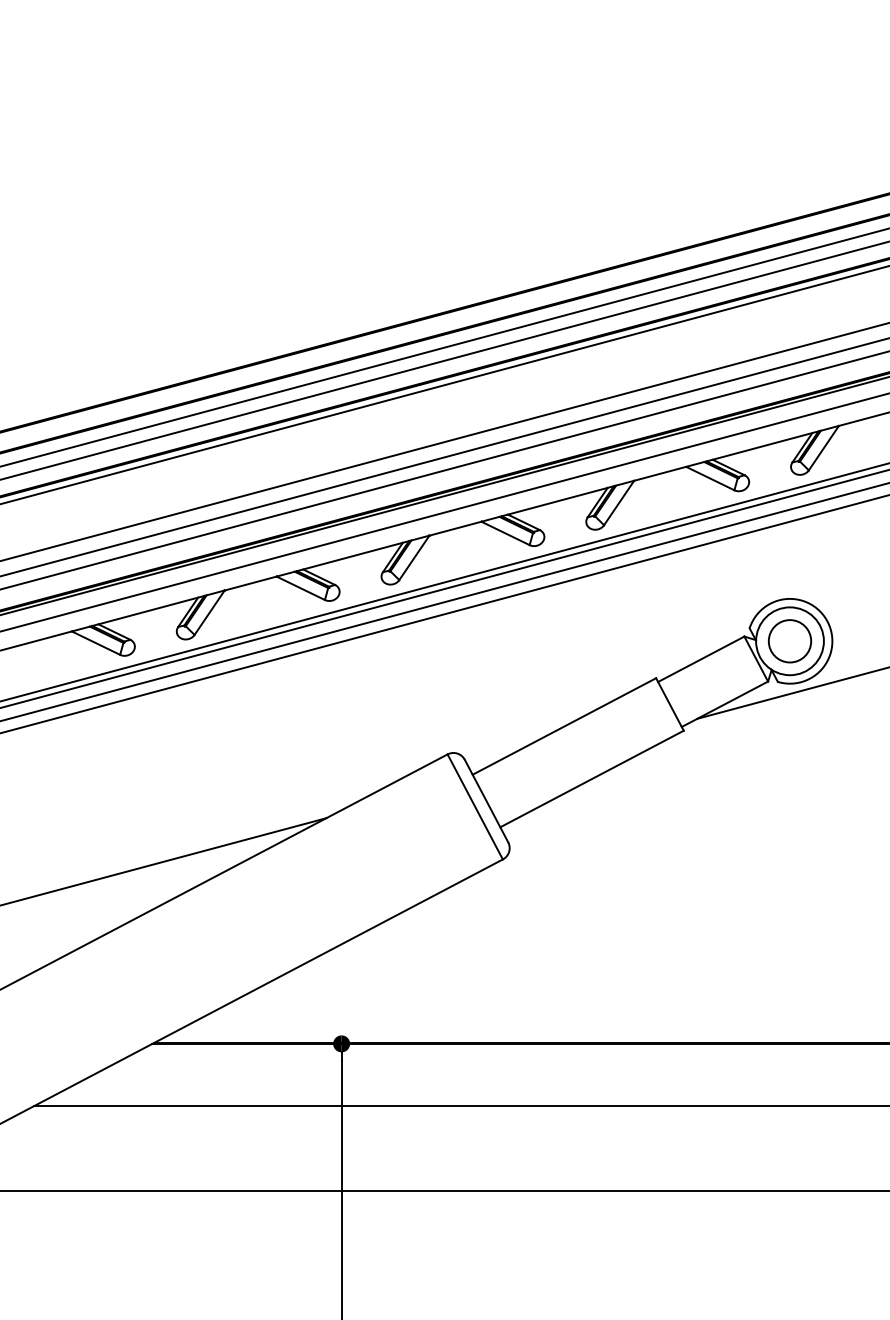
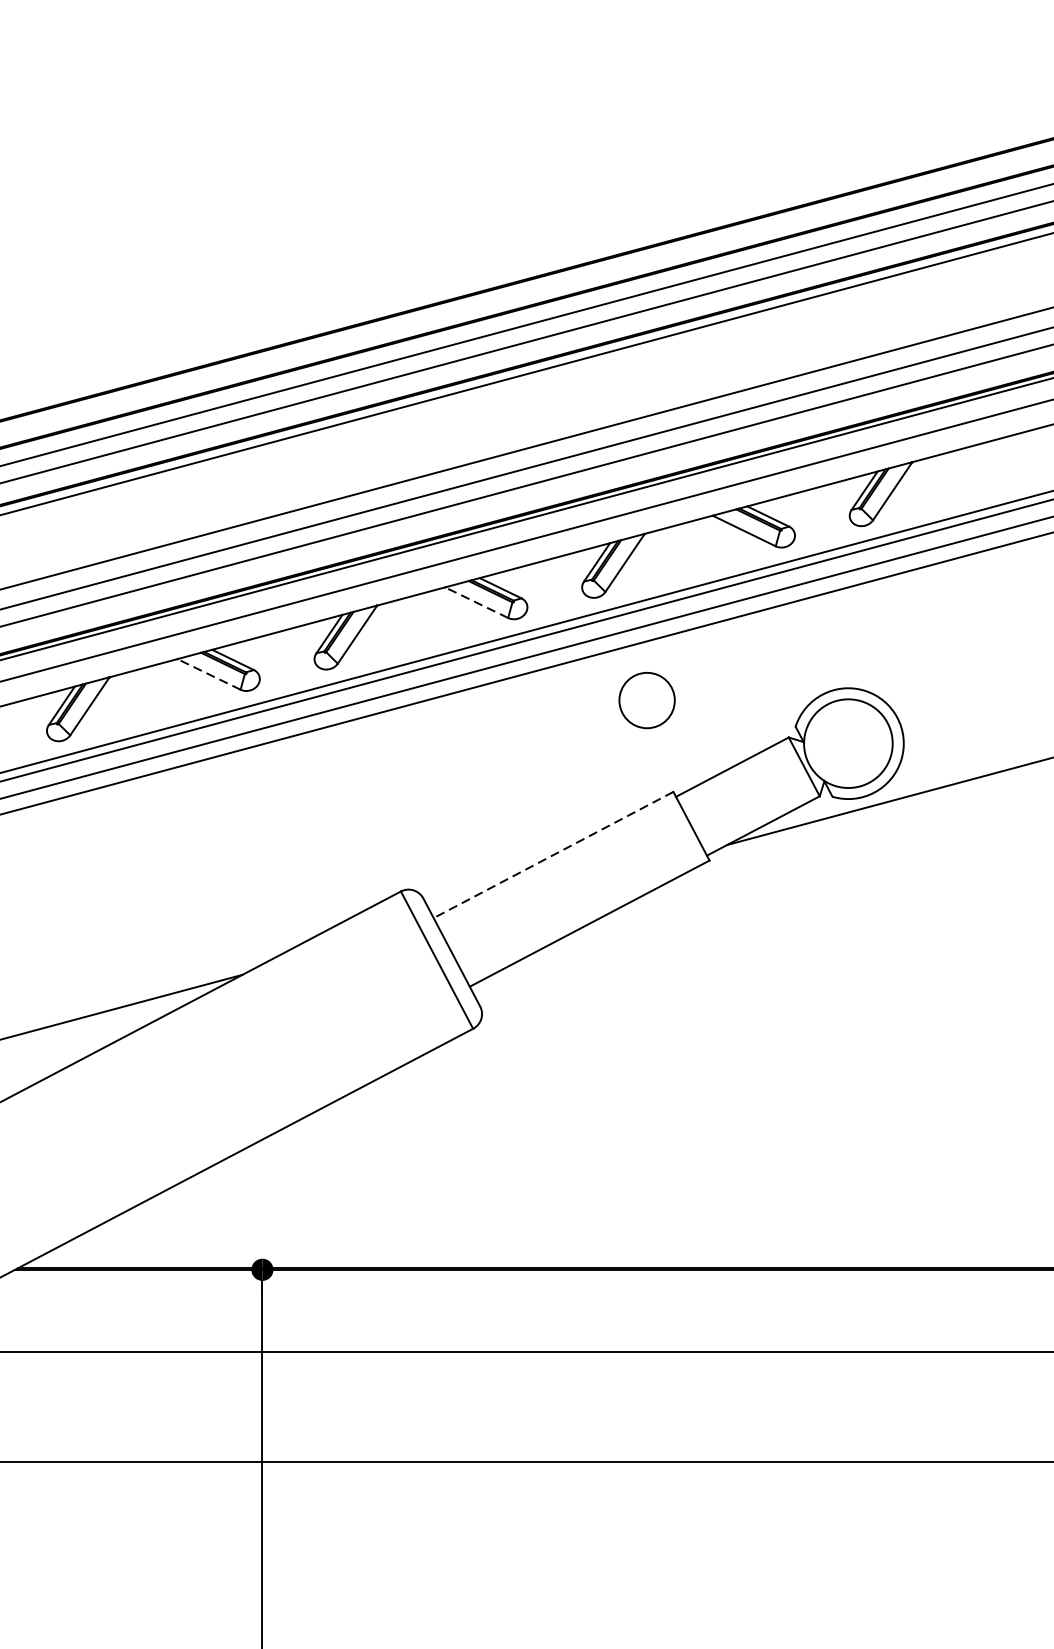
line: (505, 533) -> (476, 602), solid -> dashed
line: (300, 588) -> (208, 674), solid -> dashed
circle: (789, 641) -> (646, 700), moved
line: (564, 726) -> (553, 855), solid -> dashed

